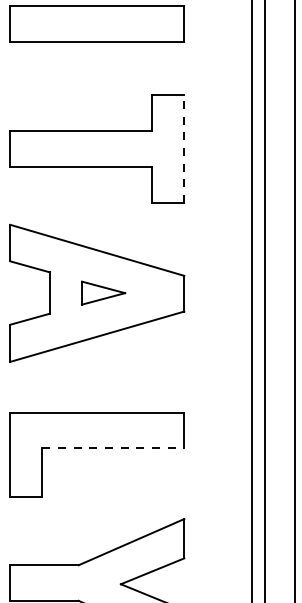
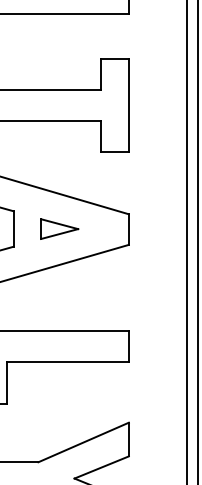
line: (184, 148) -> (129, 105), dashed -> solid
line: (113, 448) -> (68, 362), dashed -> solid

